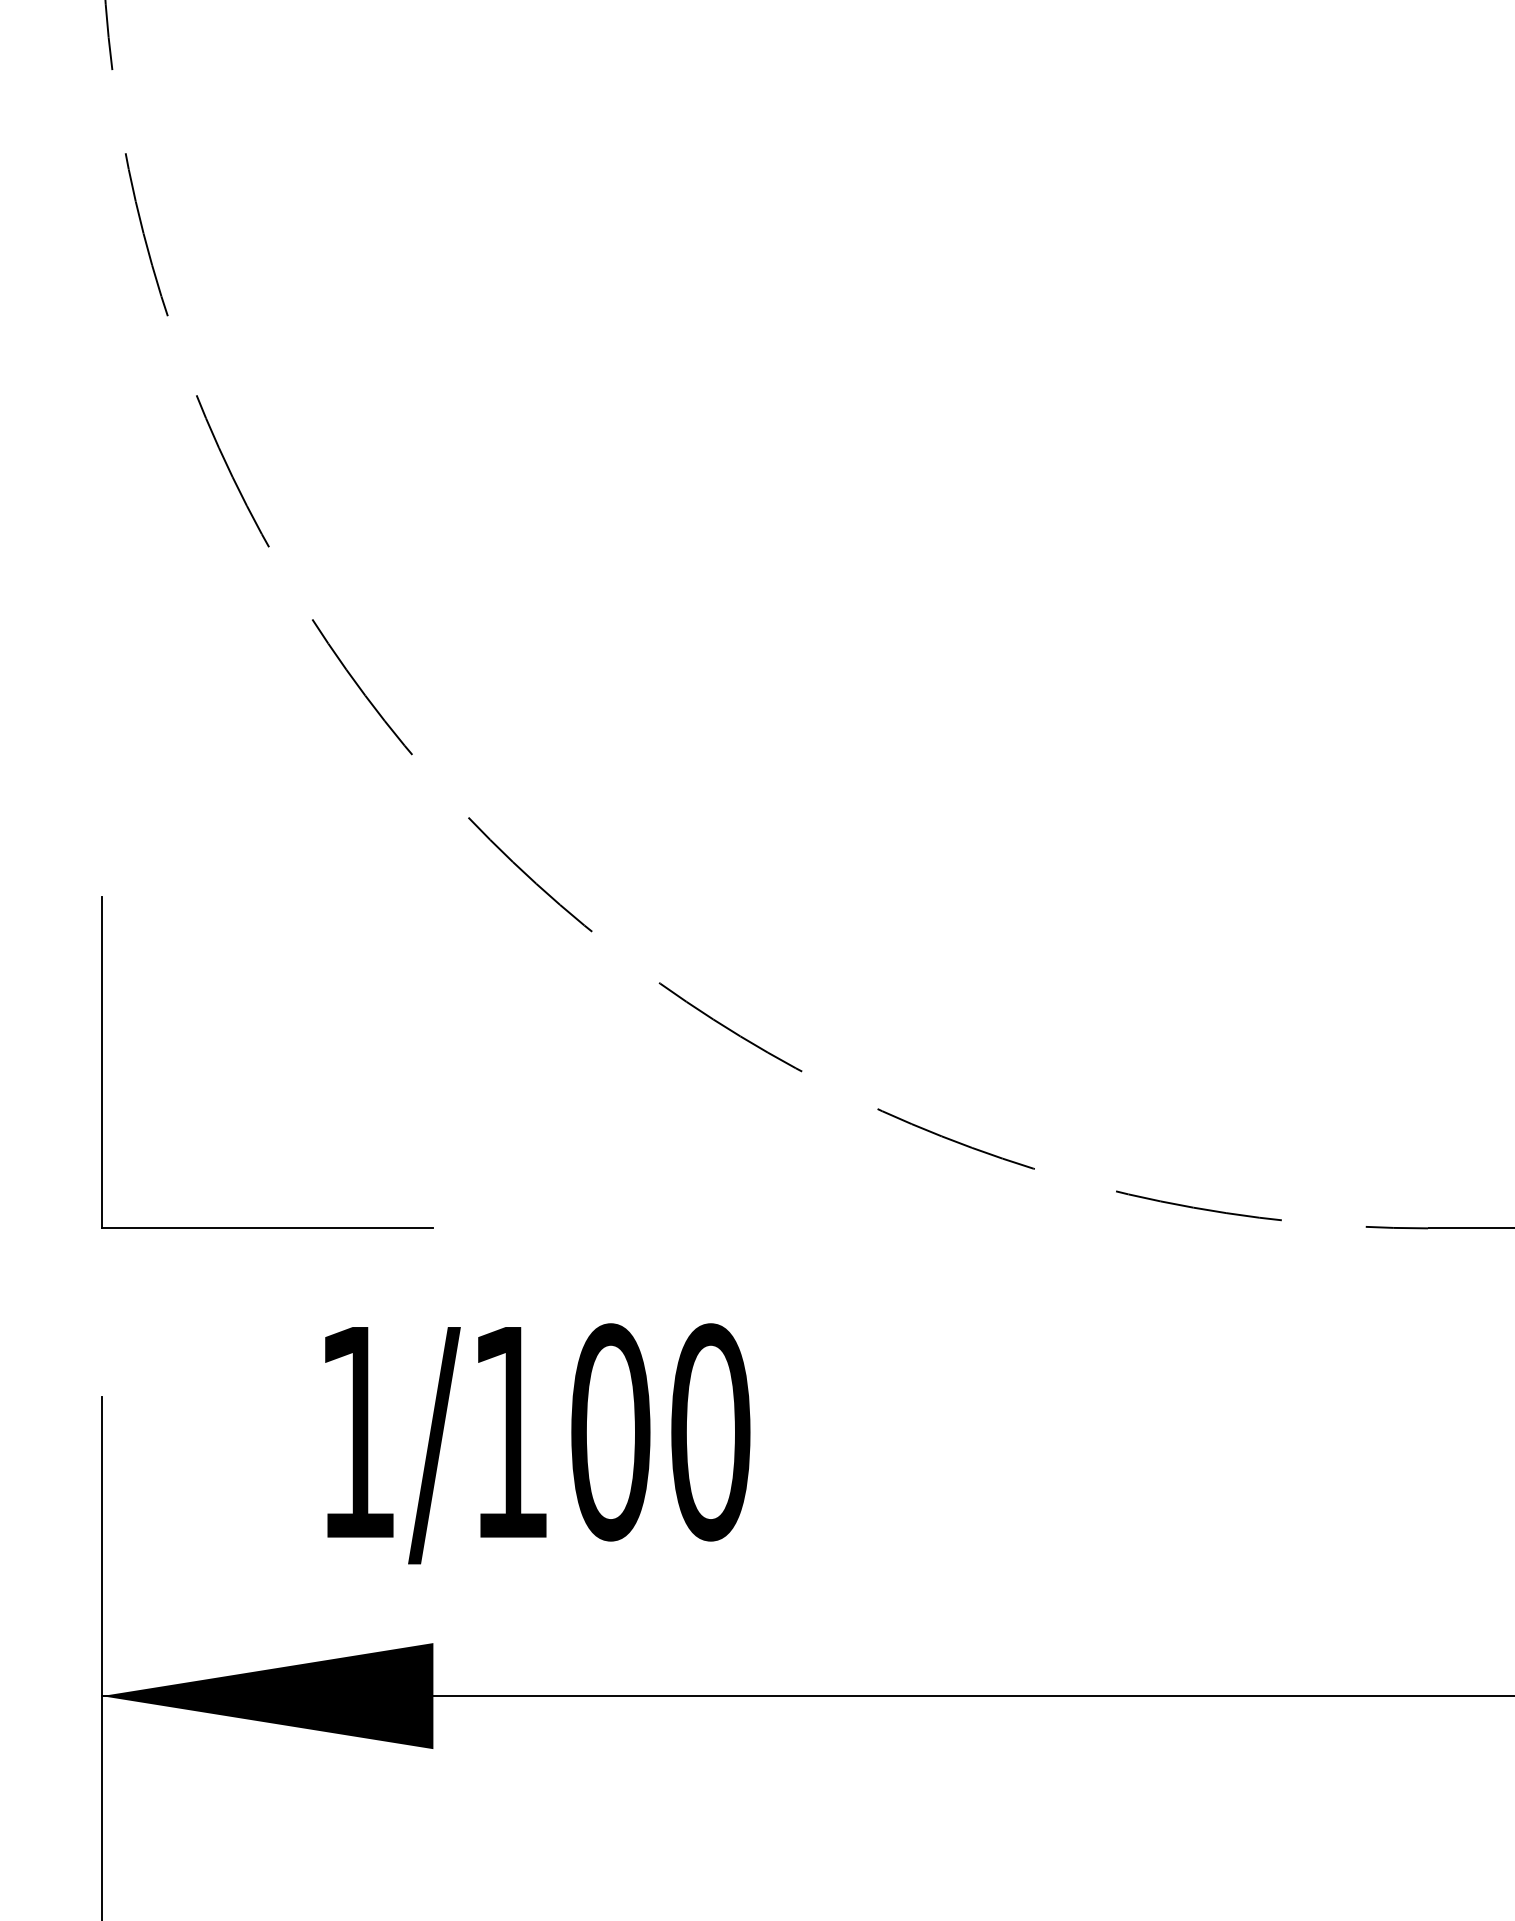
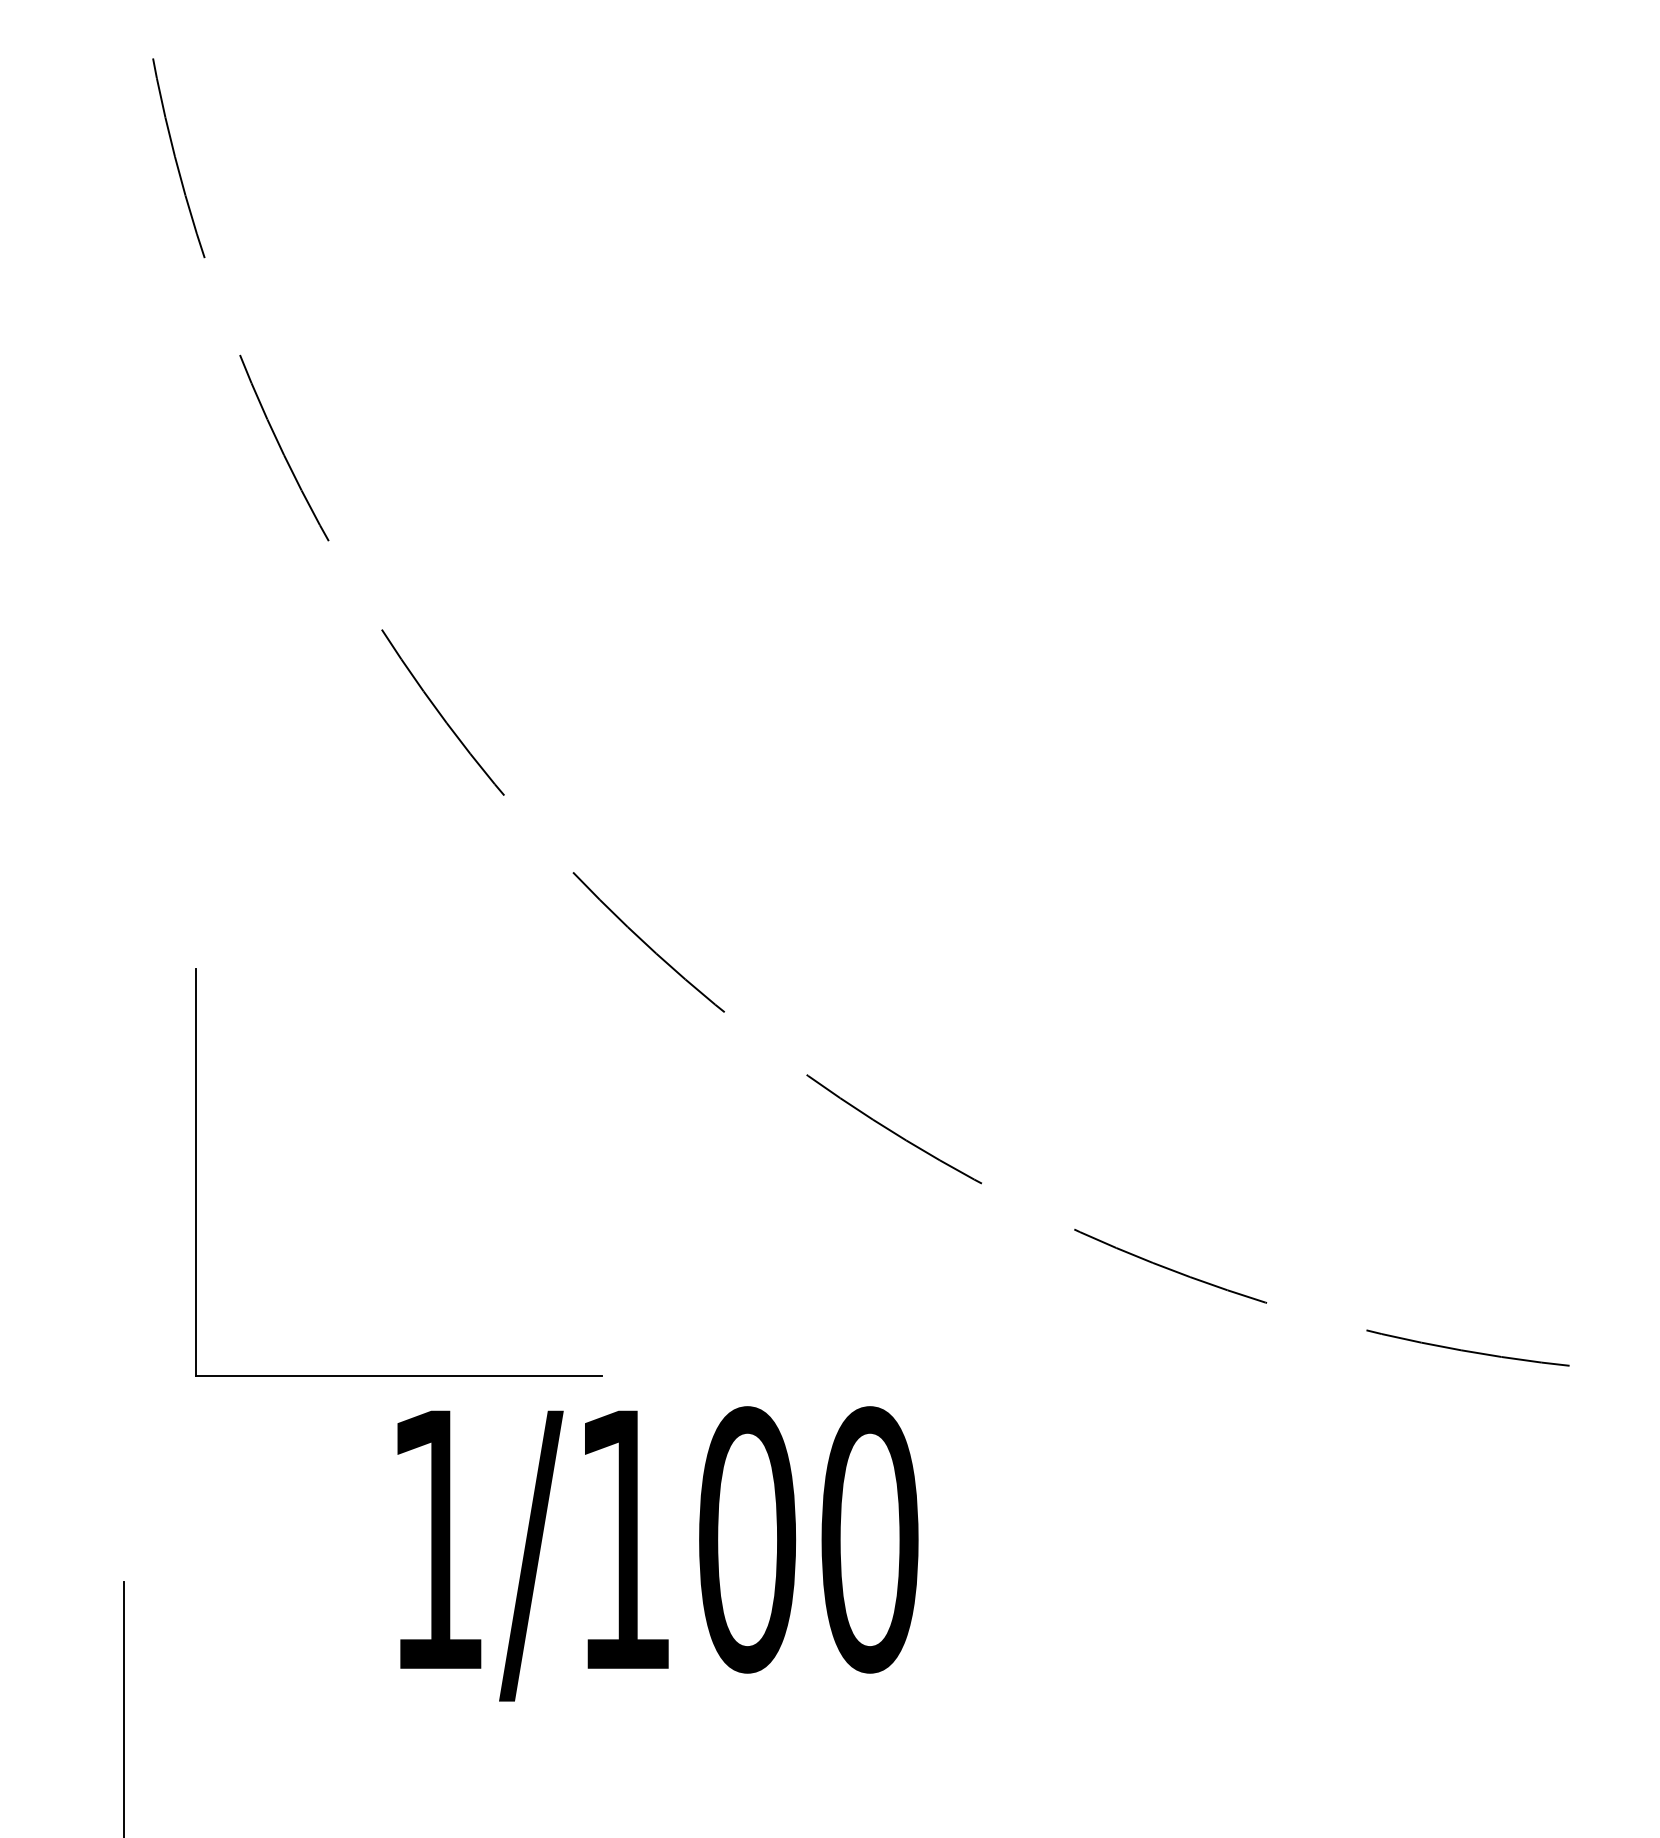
part: (102, 1062) -> (196, 1172), moved
text: (537, 1443) -> (657, 1553), moved

